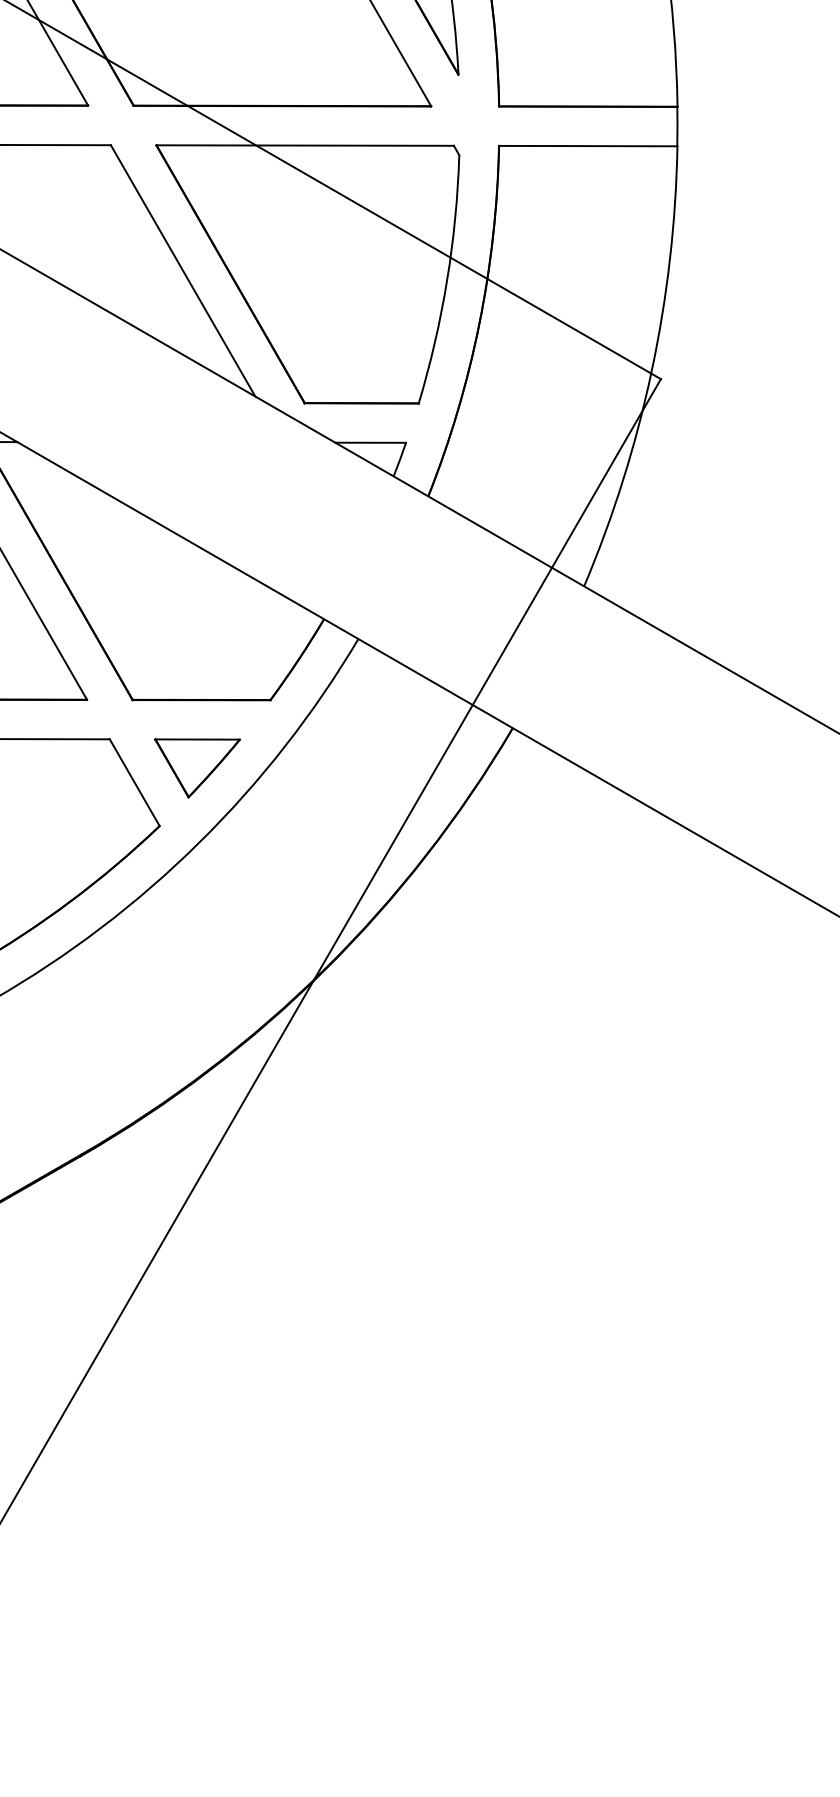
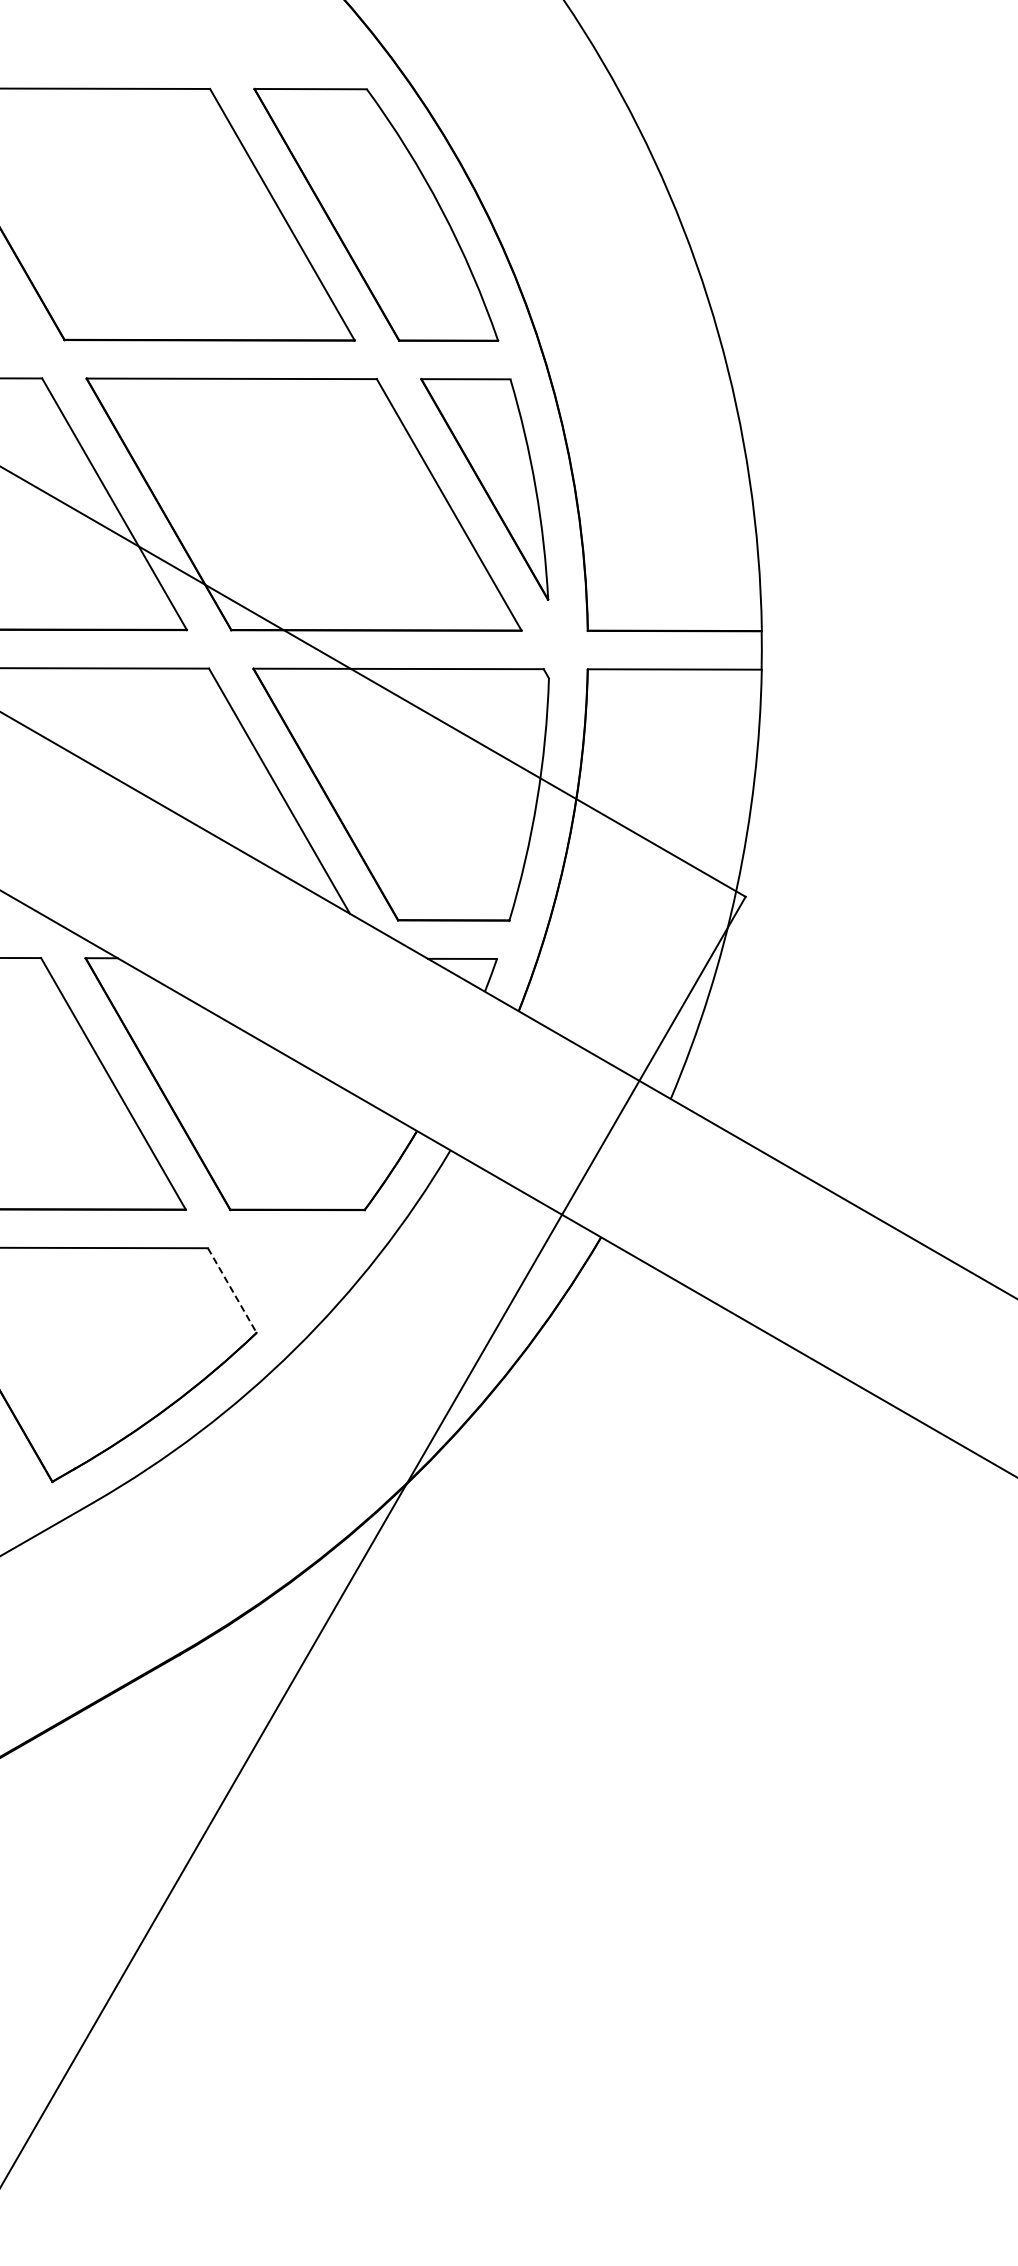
part: (197, 768) -> (293, 1276), removed
line: (134, 782) -> (232, 1290), solid -> dashed

